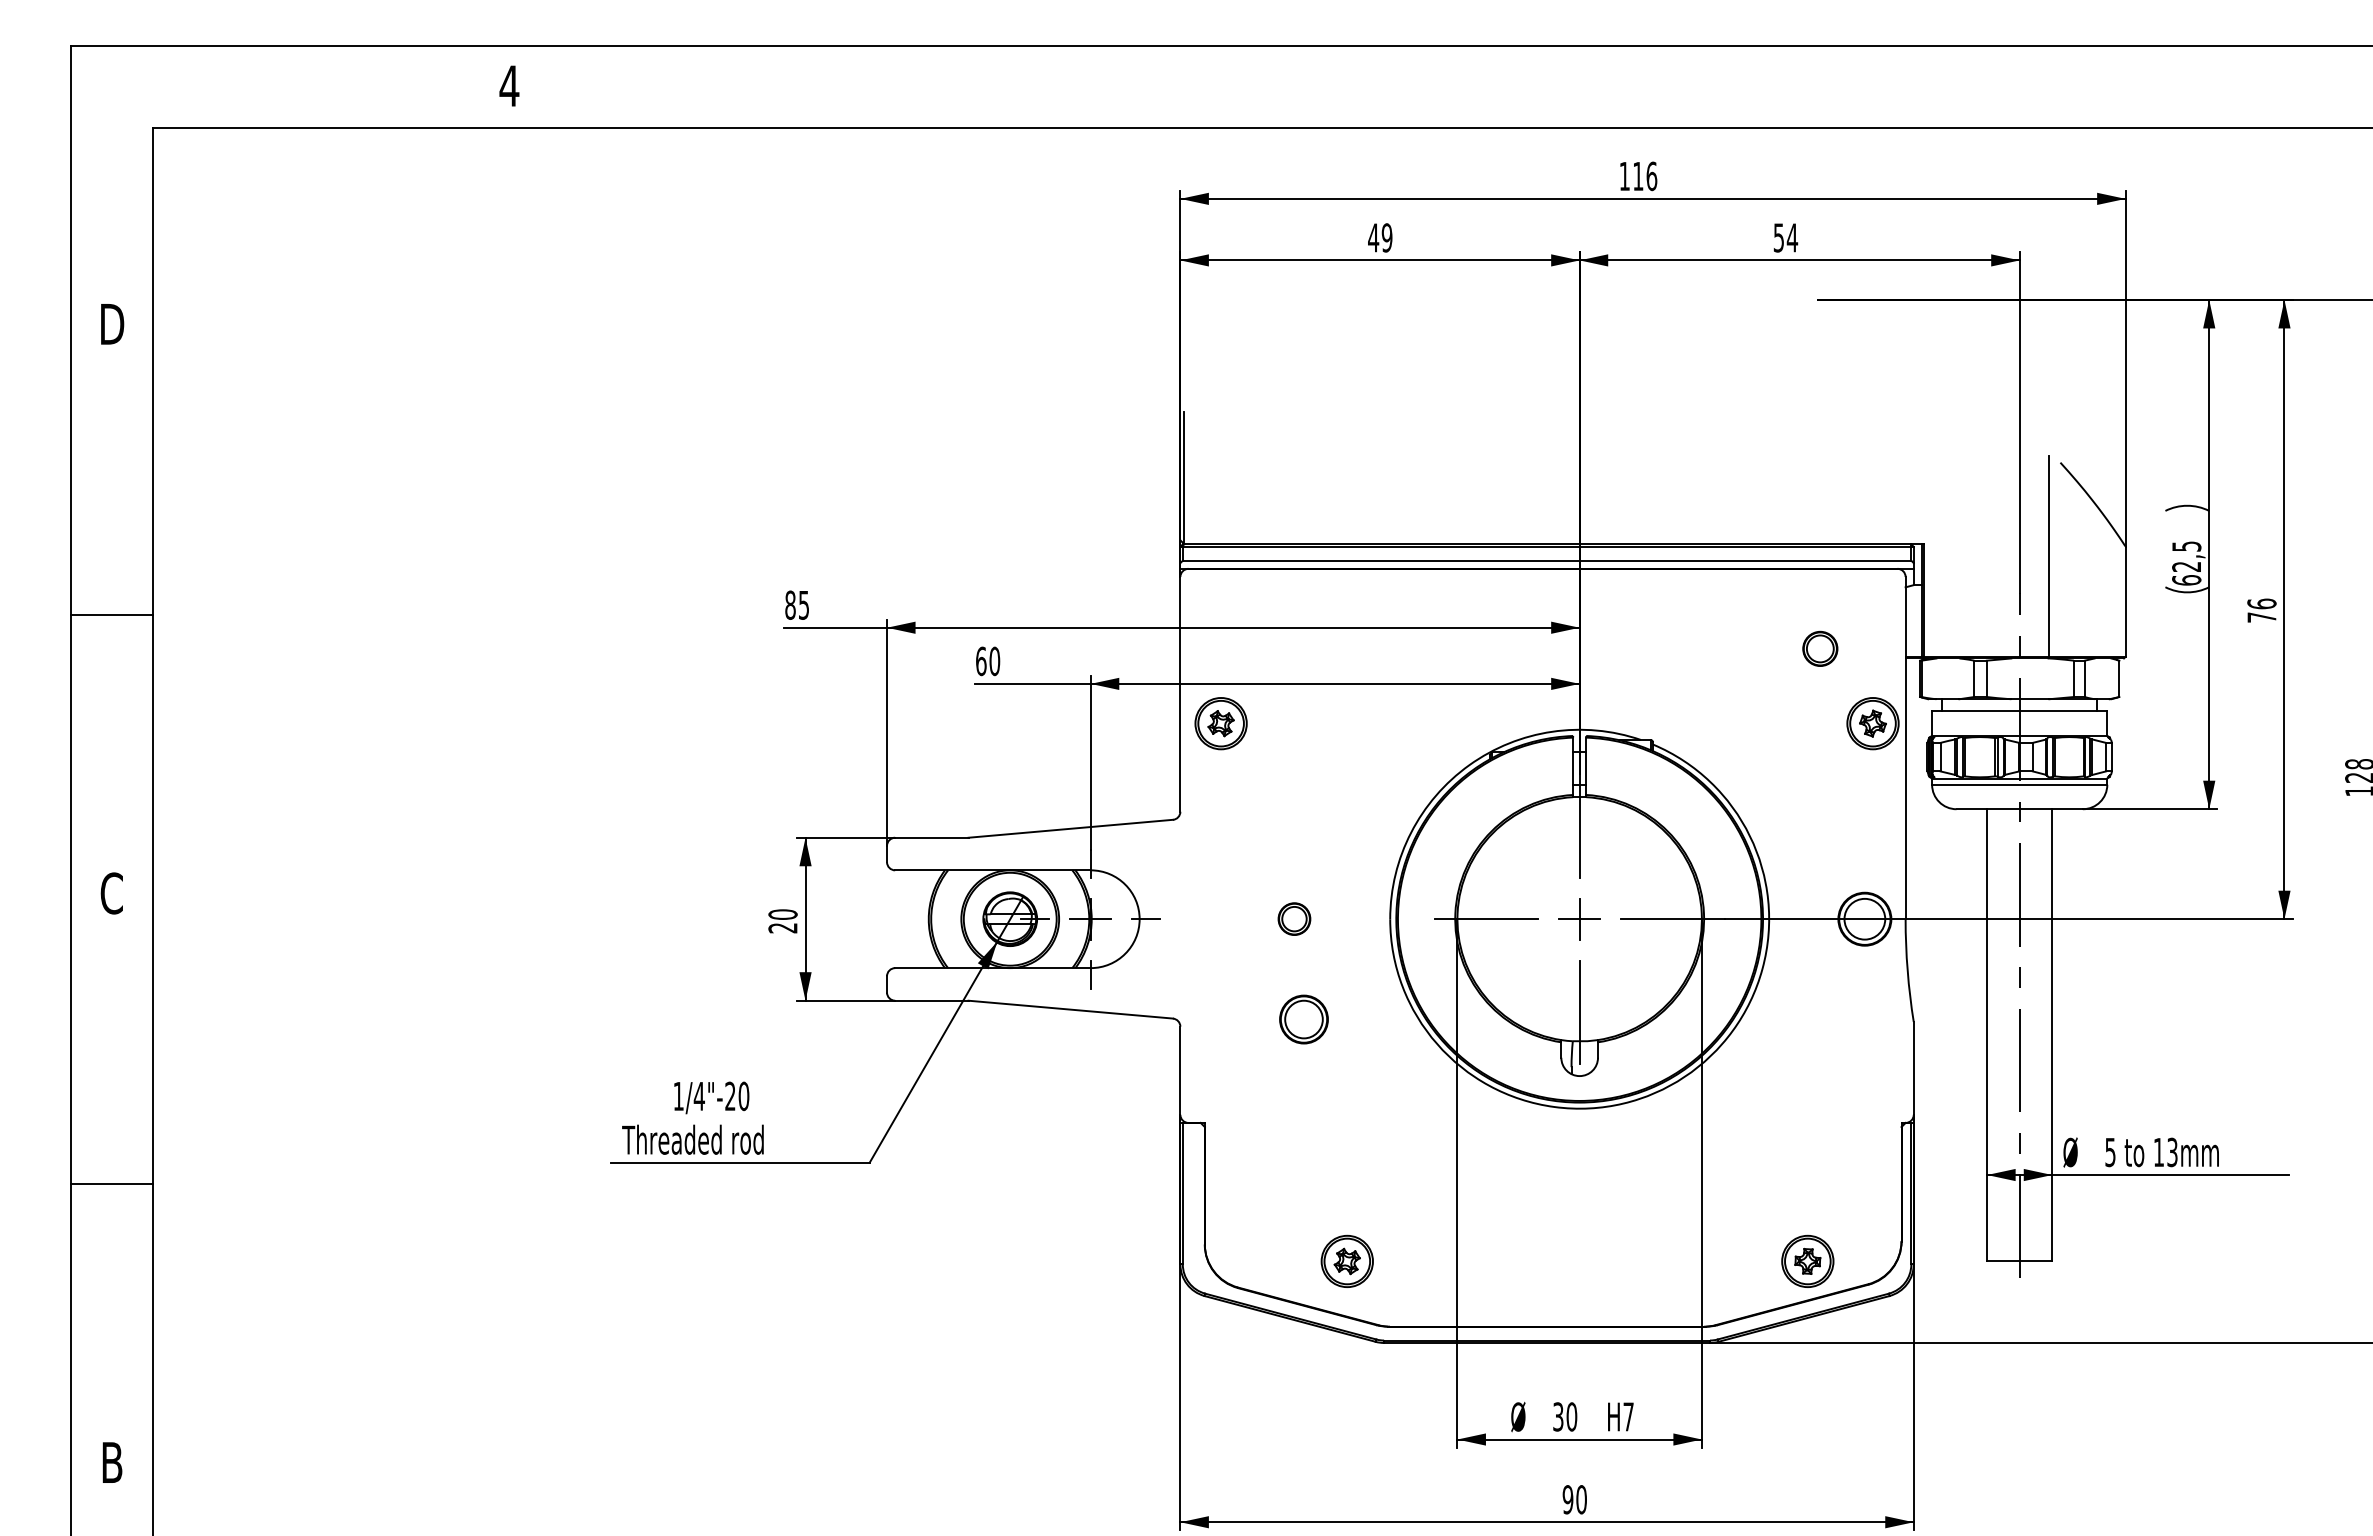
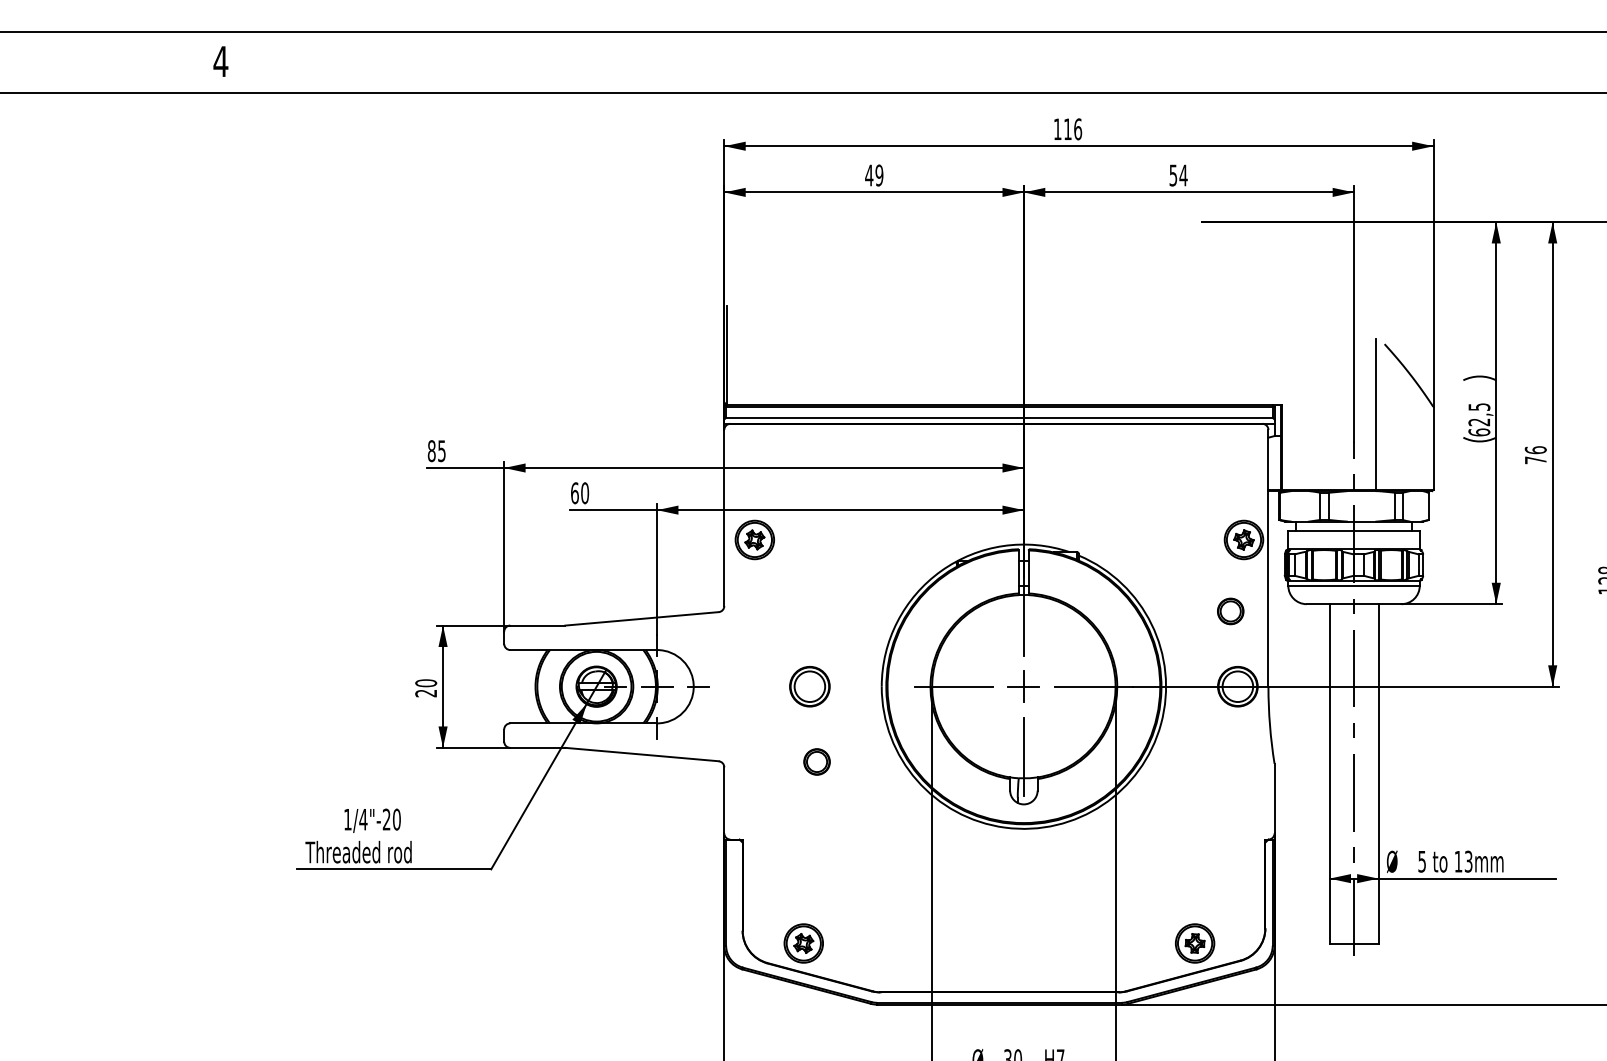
part: (1820, 648) -> (1230, 611), moved
part: (1294, 918) -> (809, 686), size x1.67
part: (1303, 1019) -> (816, 761), size x0.71
part: (1346, 1260) -> (803, 942), moved

